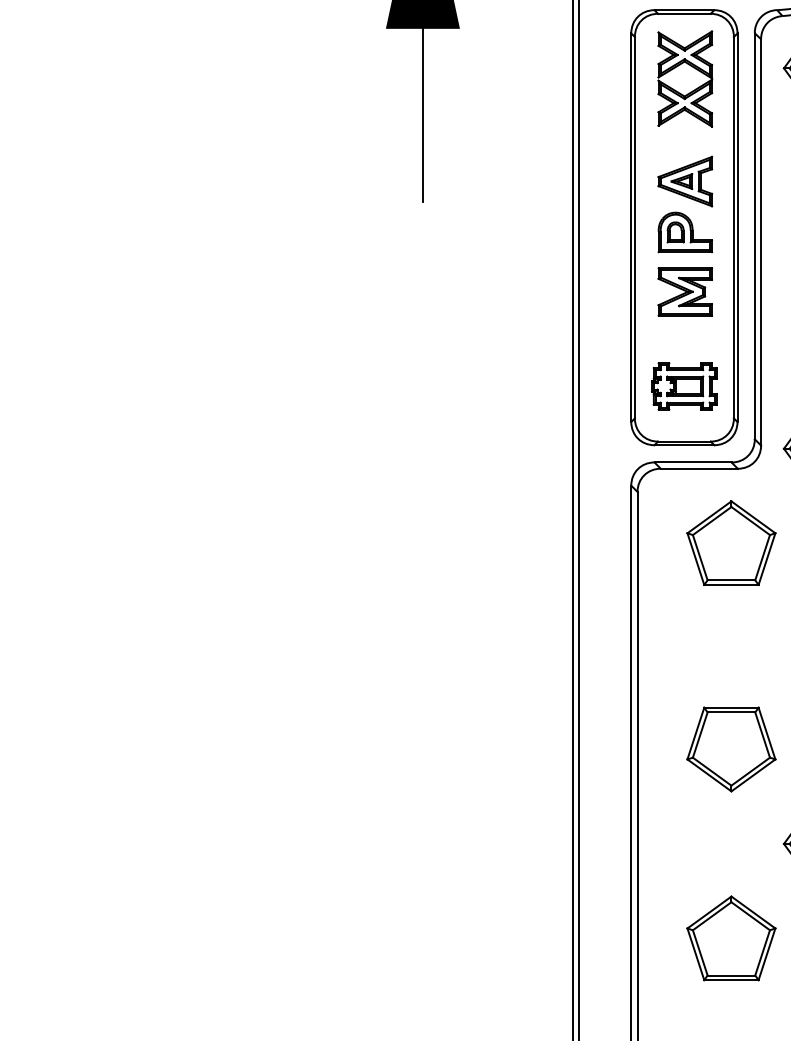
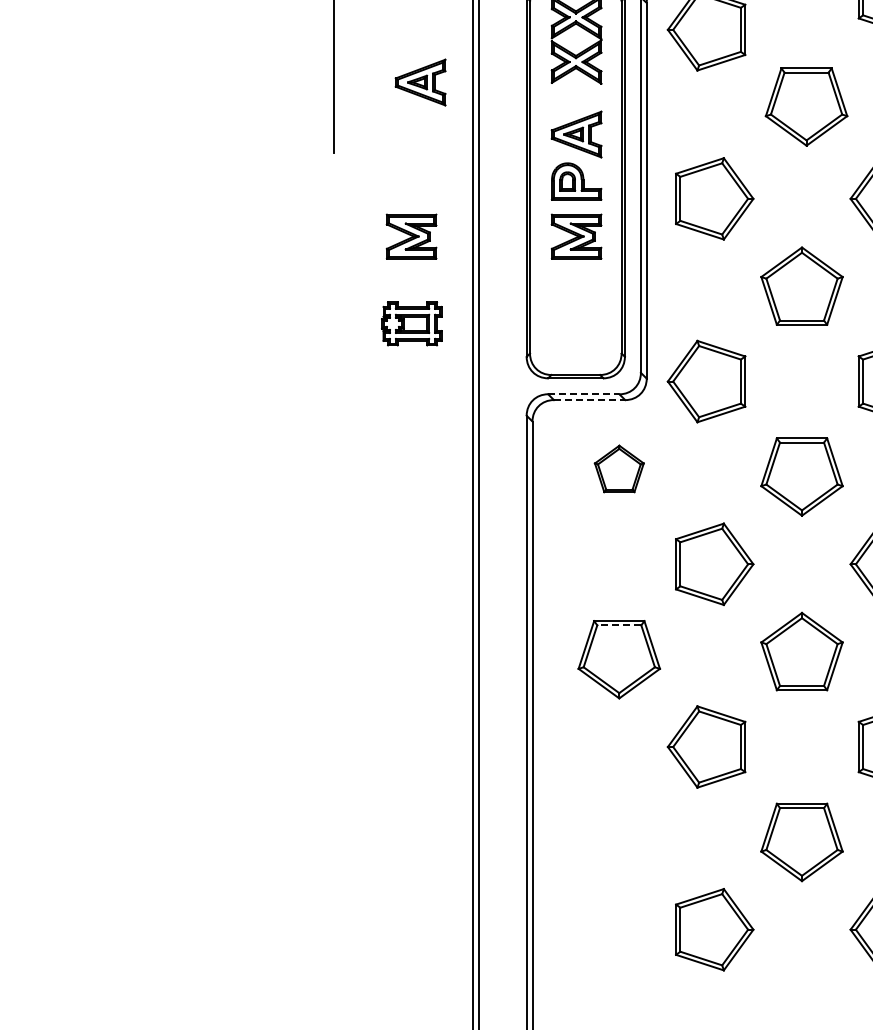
part: (516, 125) -> (420, 82), added
part: (506, 291) -> (411, 236), added
part: (684, 385) -> (411, 323), moved
line: (692, 462) -> (583, 394), solid -> dashed
line: (699, 469) -> (589, 400), solid -> dashed
part: (731, 542) -> (619, 468), size x0.6
line: (730, 712) -> (618, 625), solid -> dashed
part: (730, 938) -> (618, 834), removed

